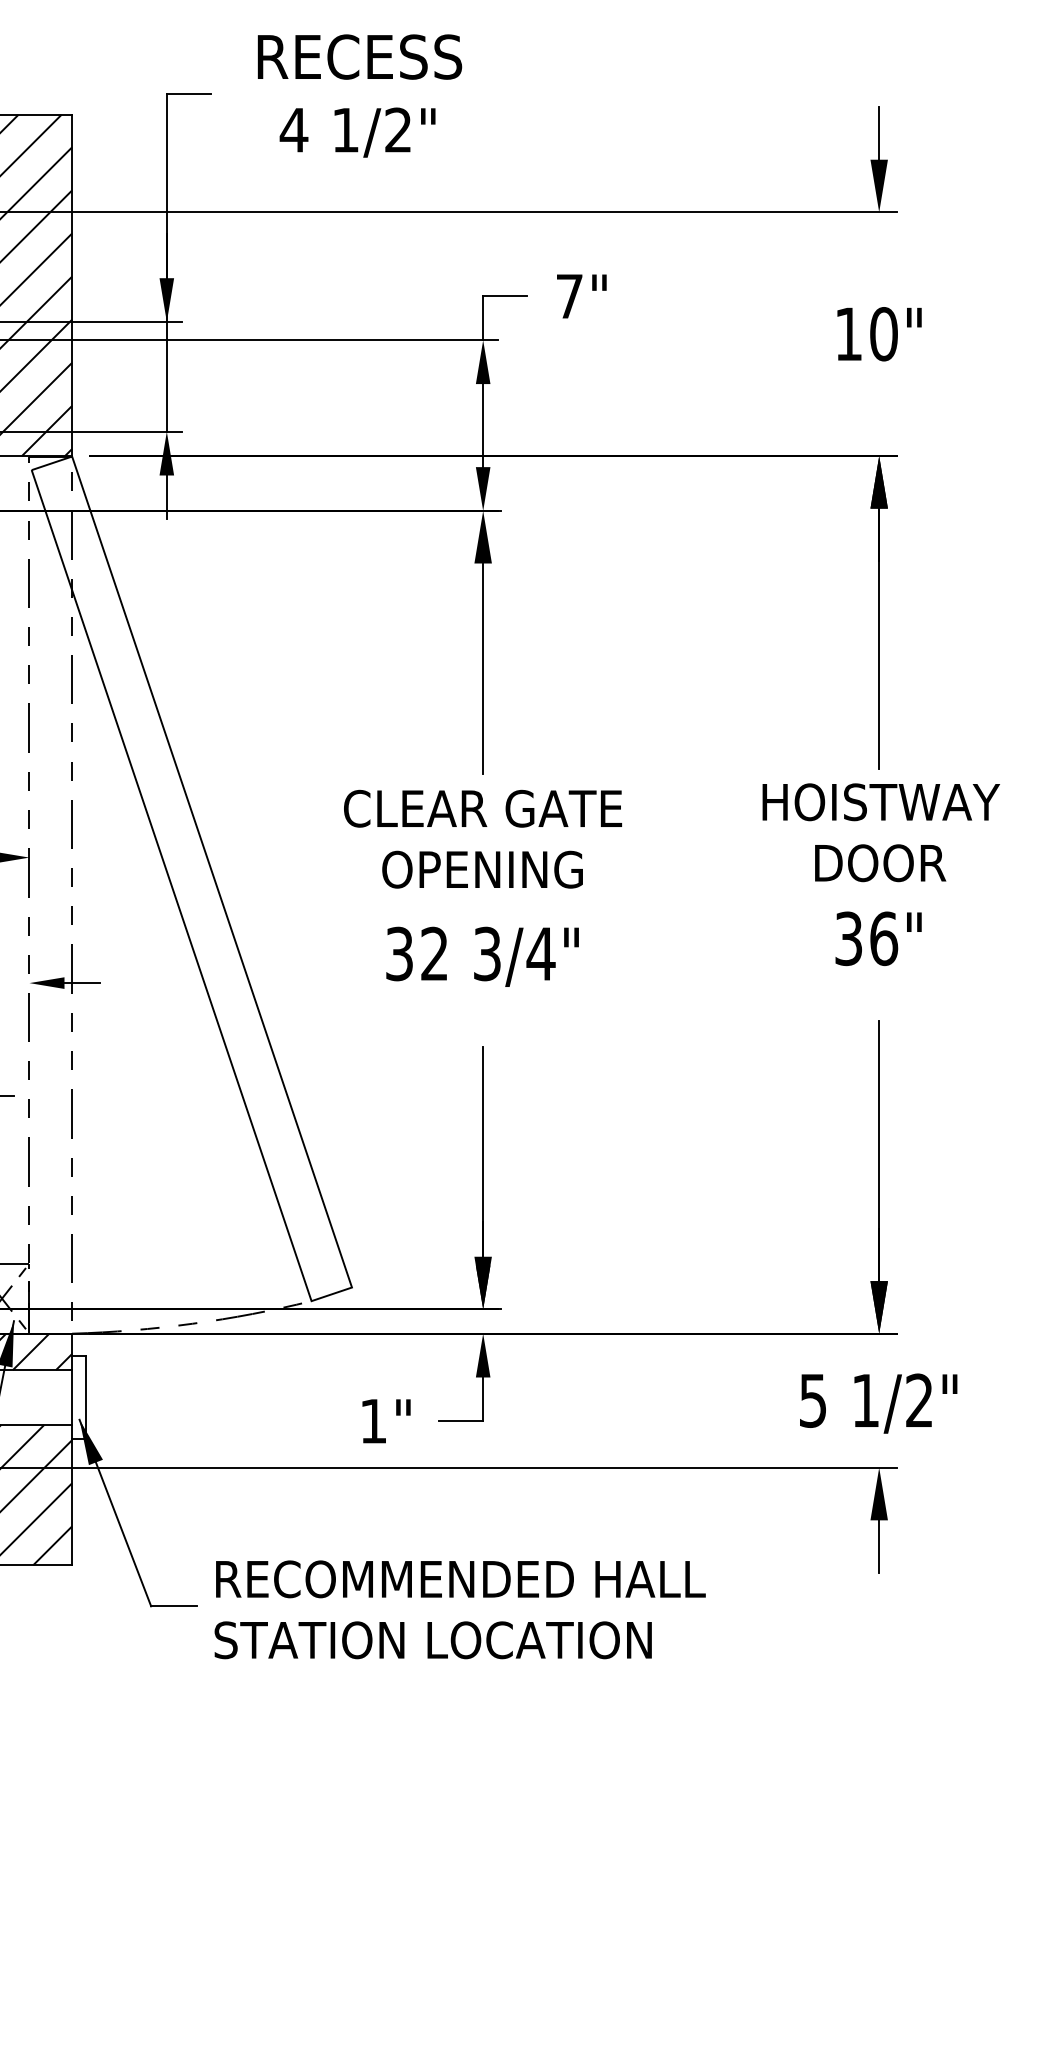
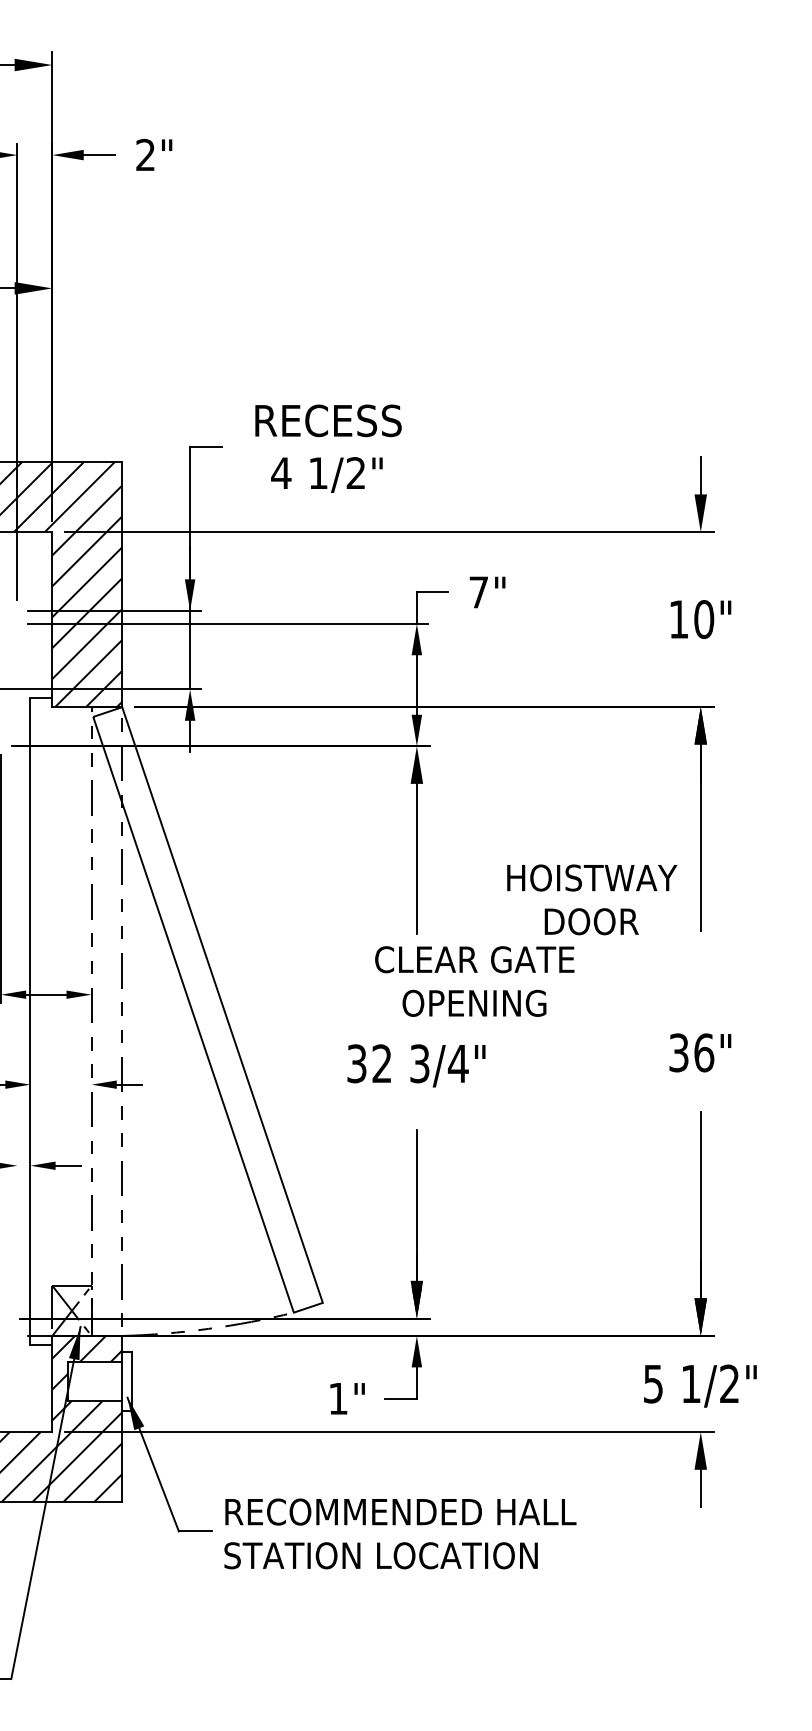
text: (881, 832) -> (592, 899), moved
text: (482, 839) -> (474, 981), moved

